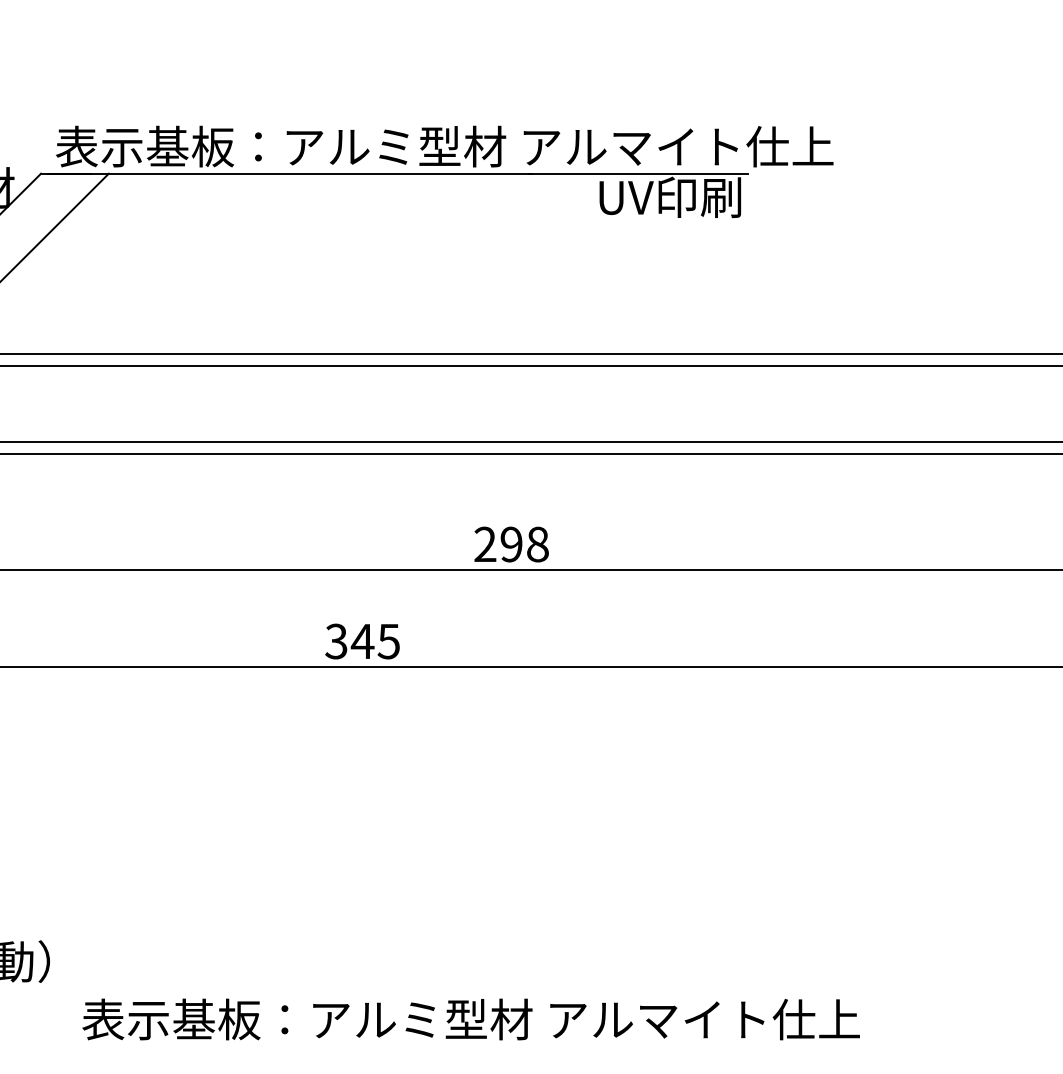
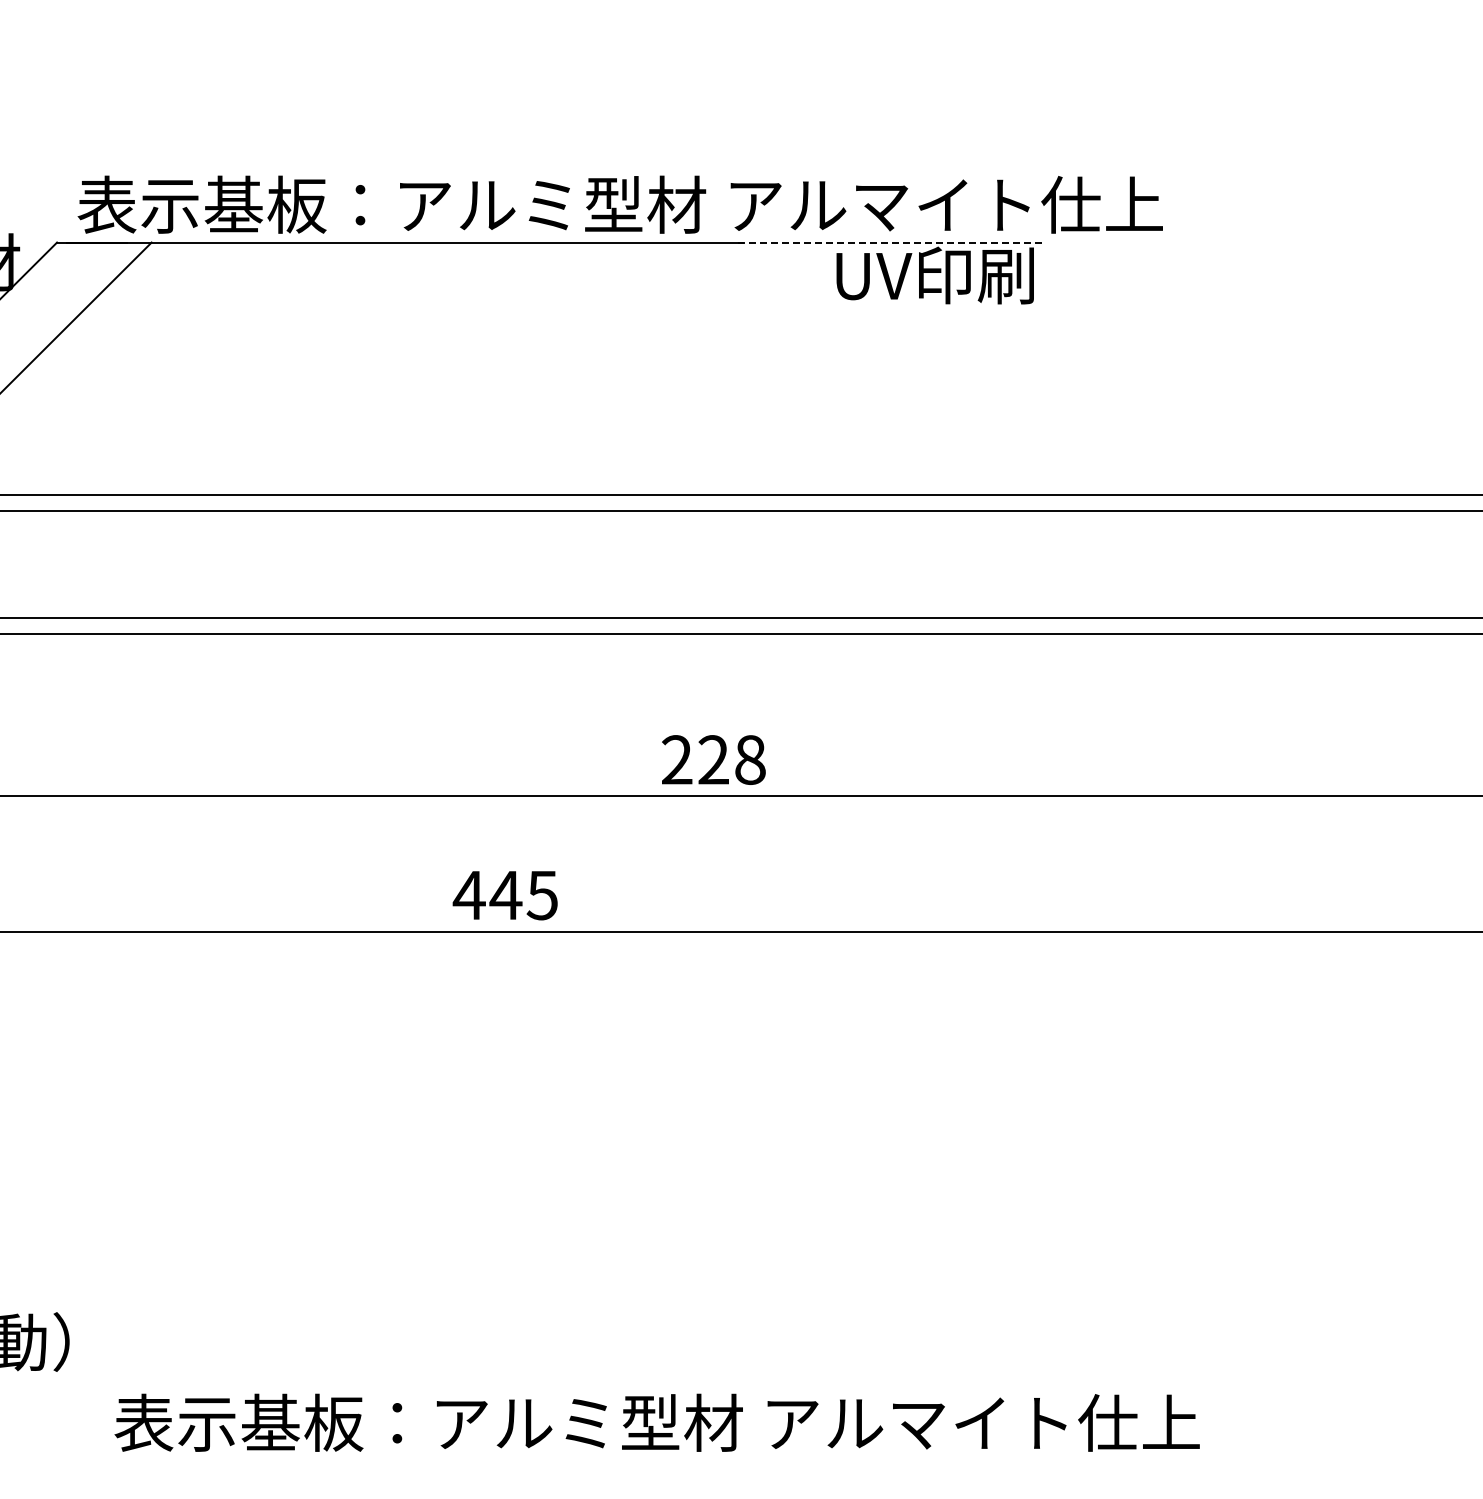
line: (638, 173) -> (891, 242), solid -> dashed
text: (511, 544) -> (713, 759), 298 -> 228
text: (335, 641) -> (468, 895), 345 -> 445

